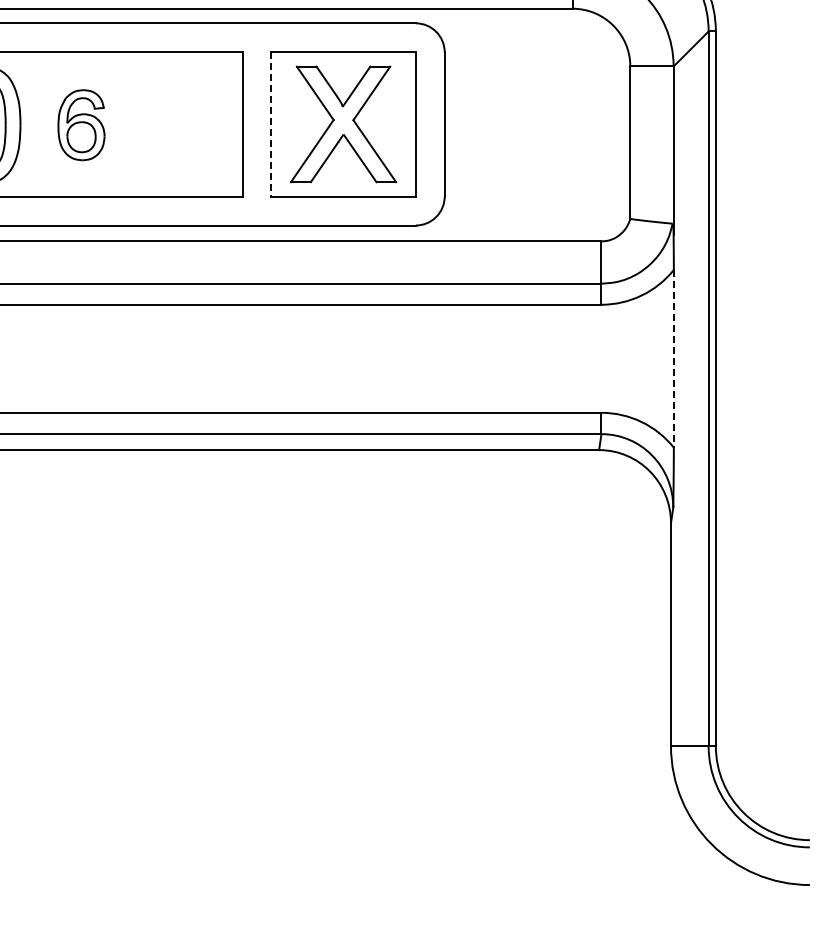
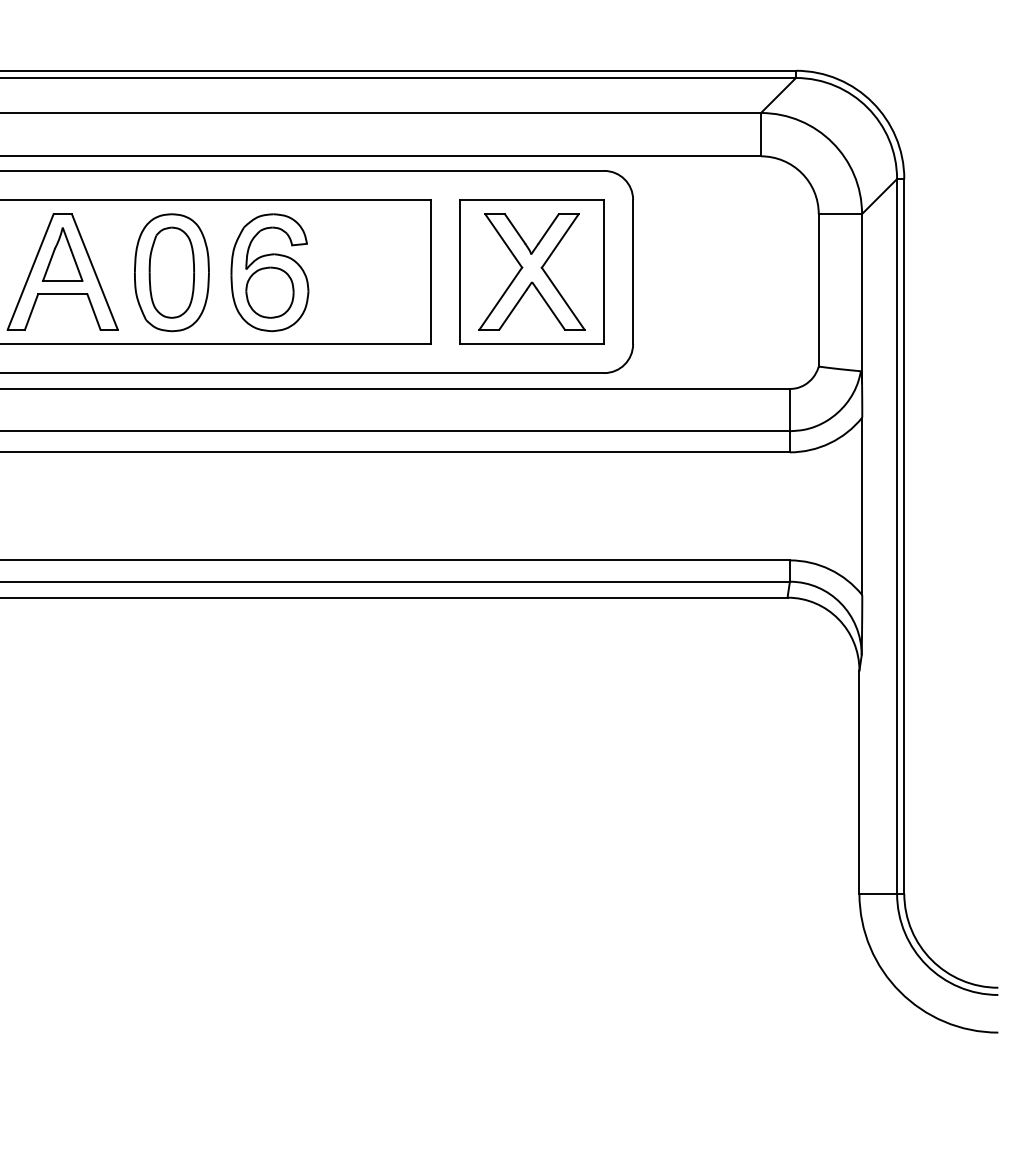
part: (81, 124) -> (269, 272), size x1.67
line: (271, 124) -> (459, 272), dashed -> solid
line: (674, 358) -> (862, 506), dashed -> solid

